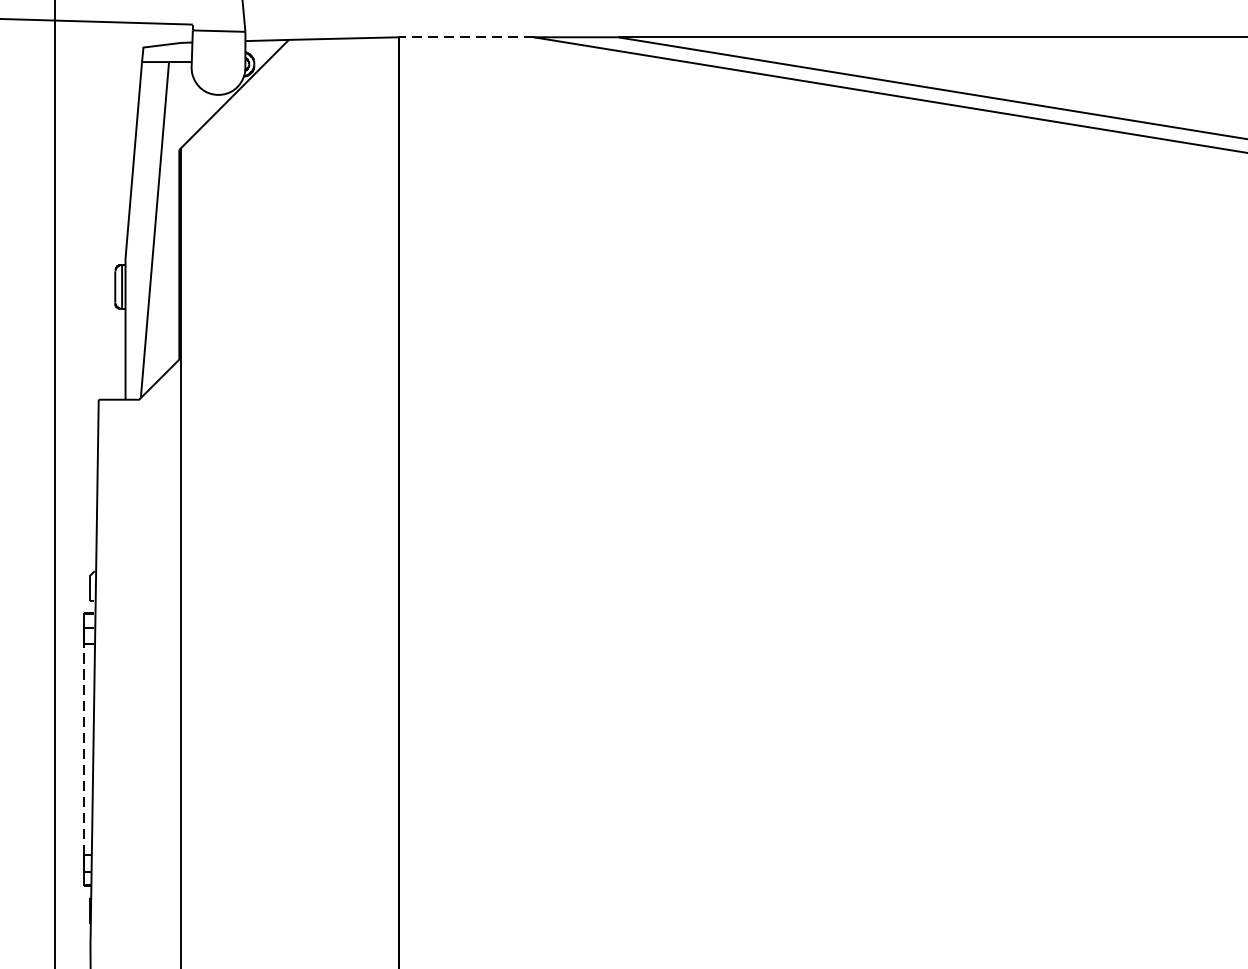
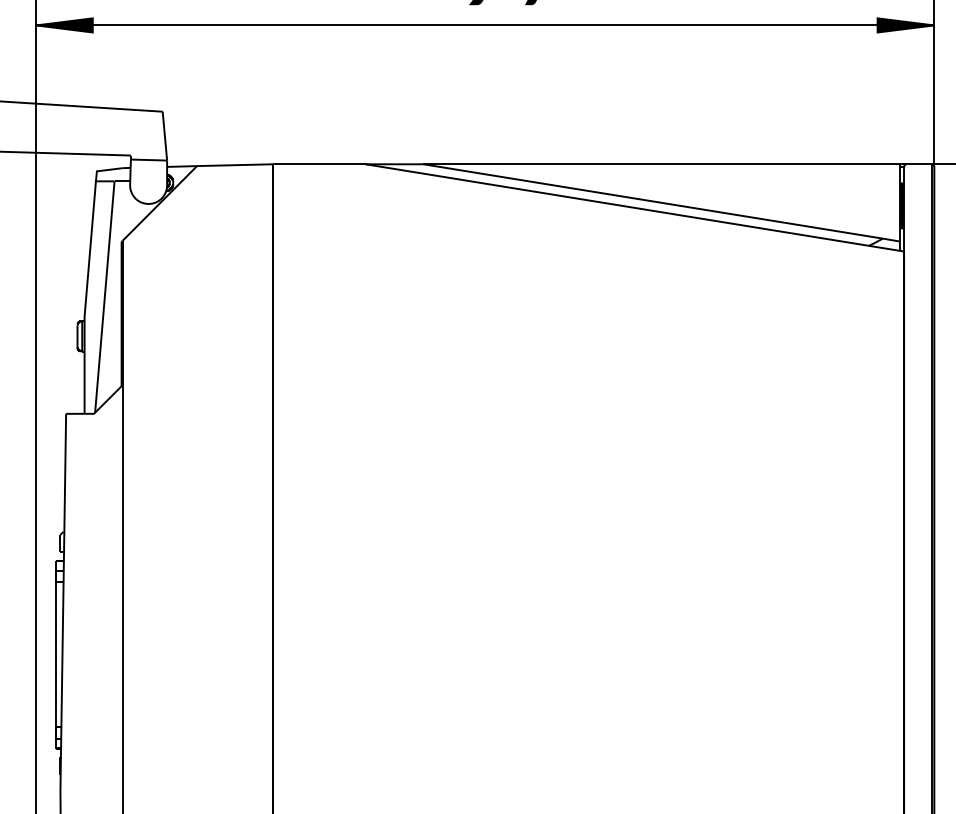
line: (465, 37) -> (318, 164), dashed -> solid
line: (83, 749) -> (55, 654), dashed -> solid

